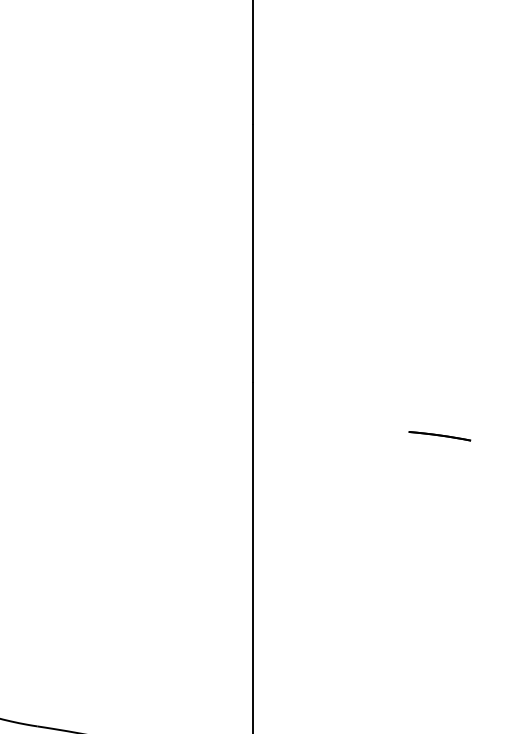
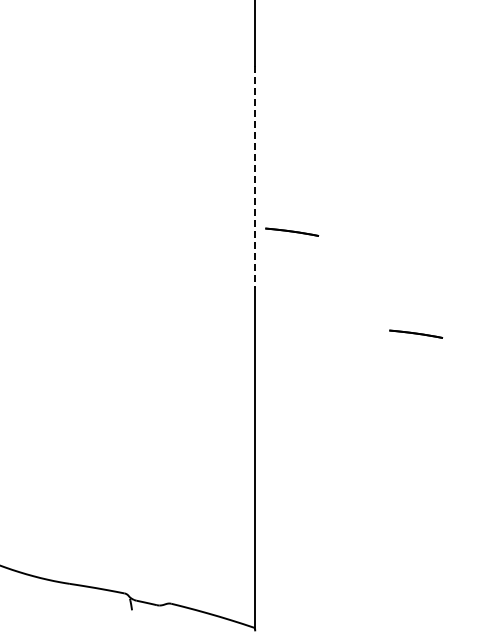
line: (253, 254) -> (255, 177), solid -> dashed
line: (296, 316) -> (292, 231), added

